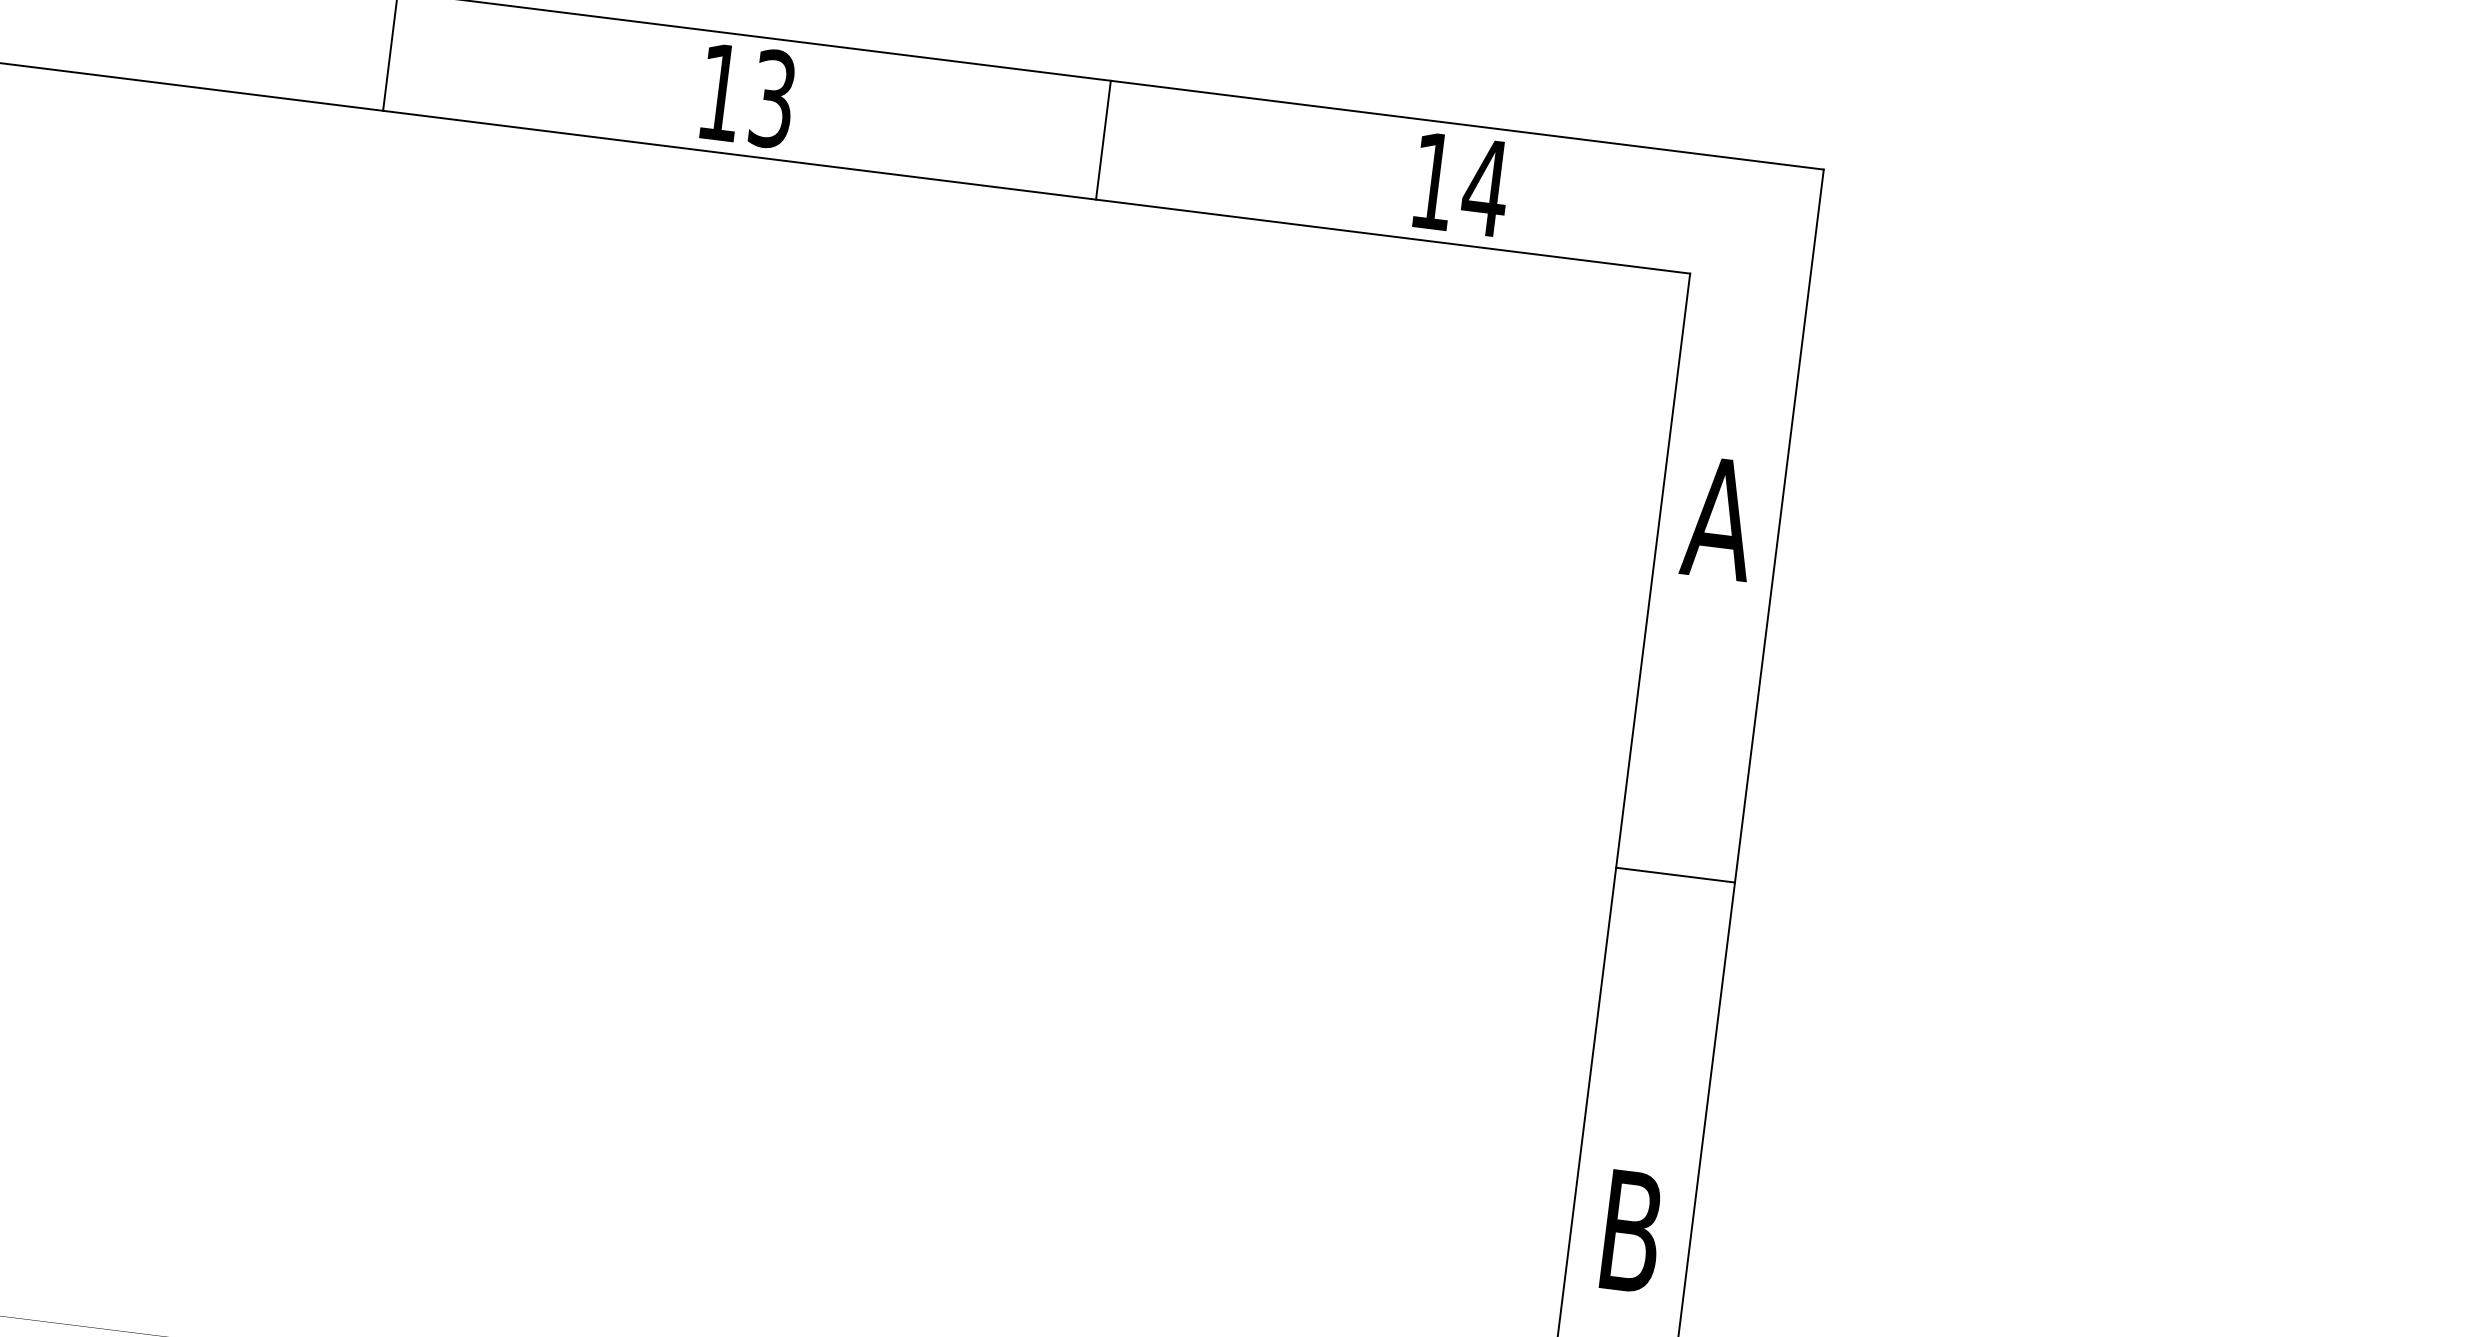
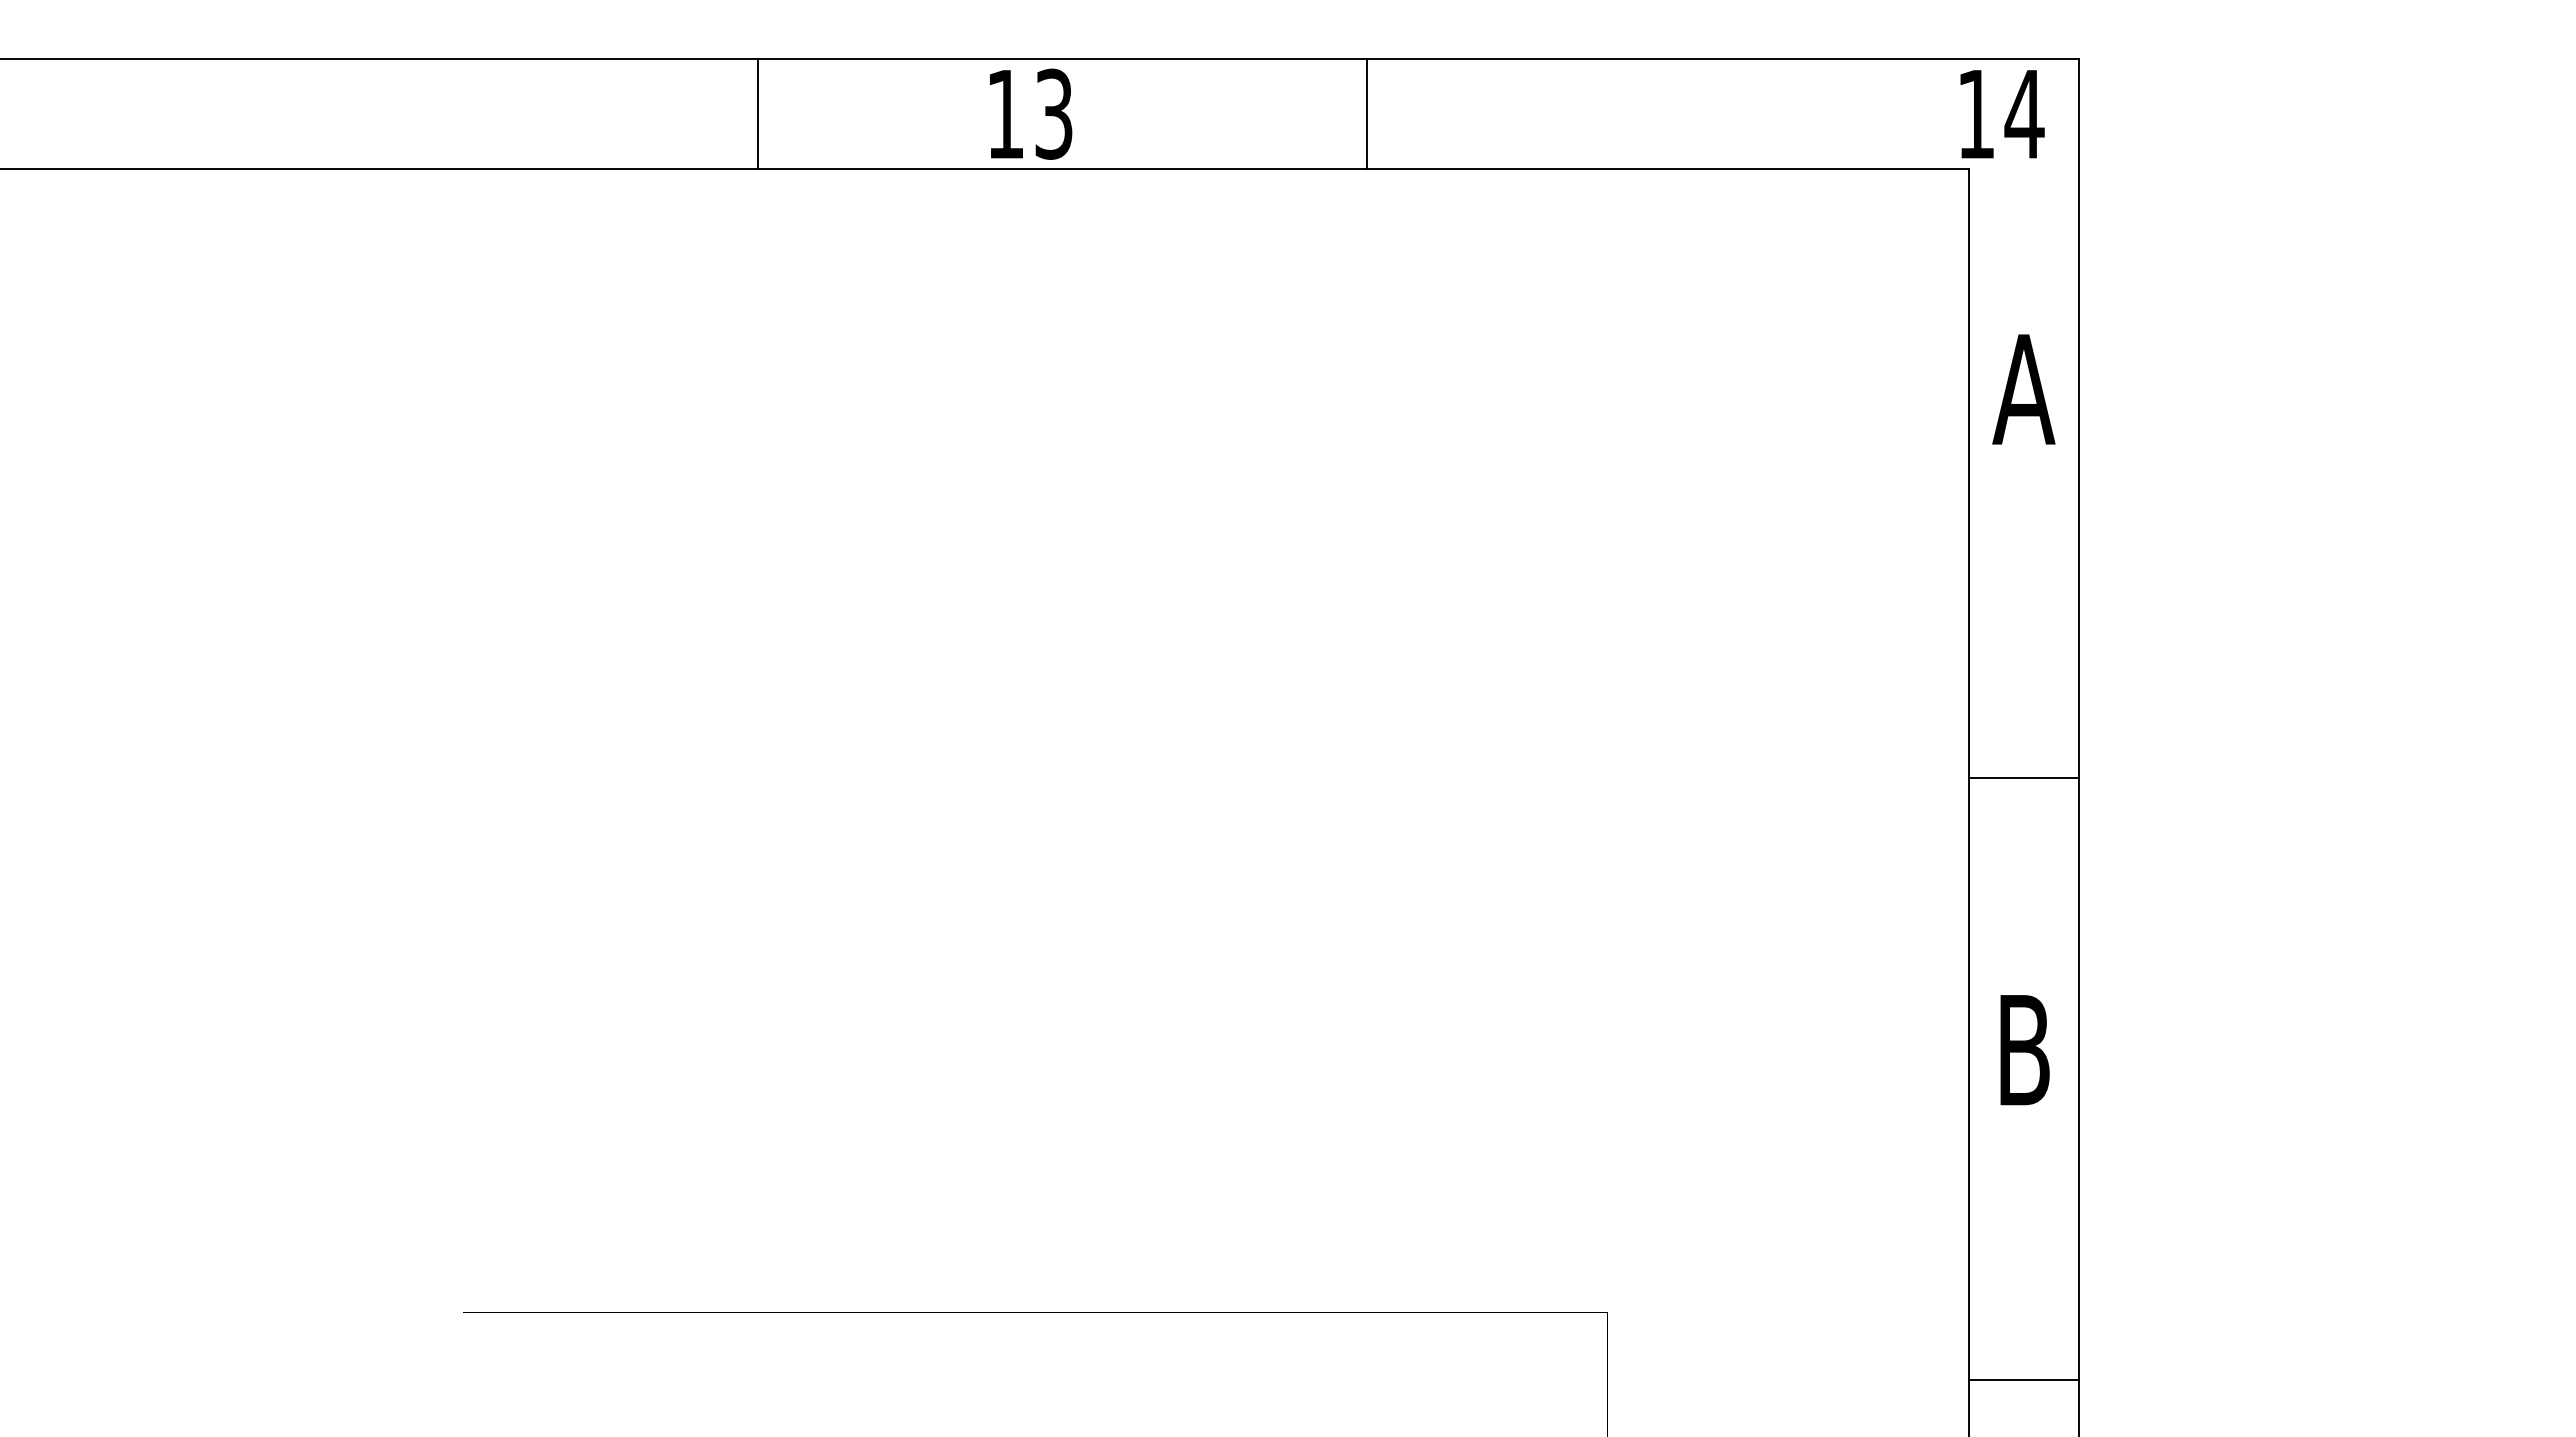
text: (748, 95) -> (1031, 113), moved
line: (1103, 140) -> (1367, 114), moved
text: (1461, 185) -> (2002, 114), moved
line: (1675, 874) -> (2023, 777), moved

